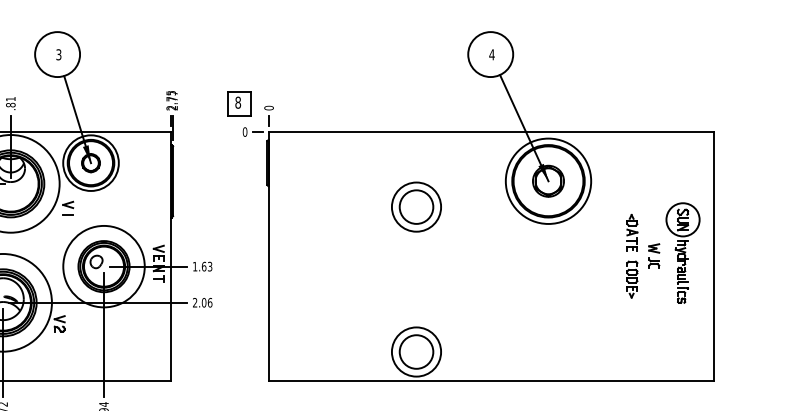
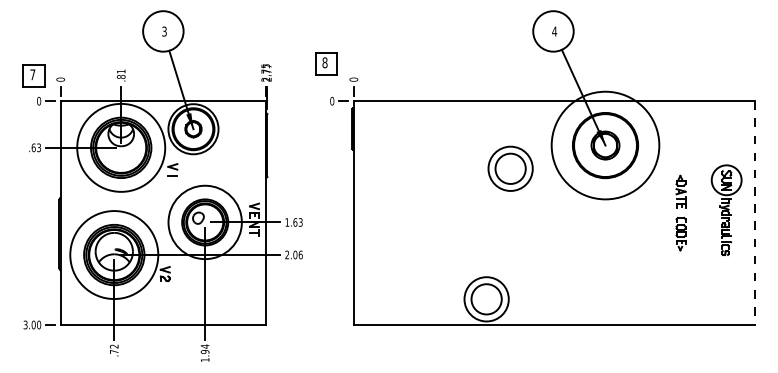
part: (239, 103) -> (326, 63), moved
circle: (548, 181) -> (605, 145), size x1.4
part: (416, 206) -> (510, 168), moved
part: (653, 255) -> (700, 212), removed
line: (713, 256) -> (754, 213), solid -> dashed

